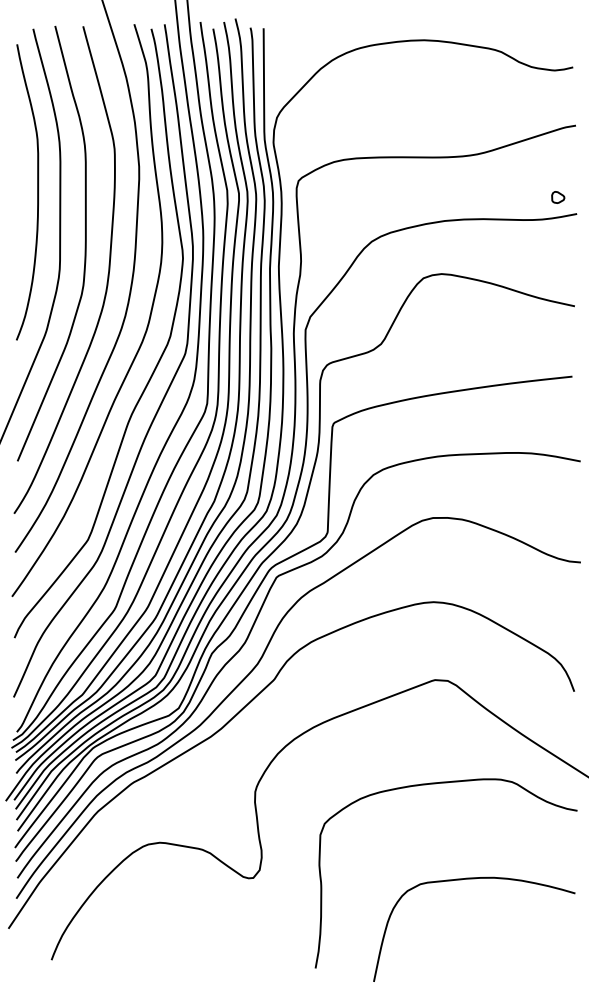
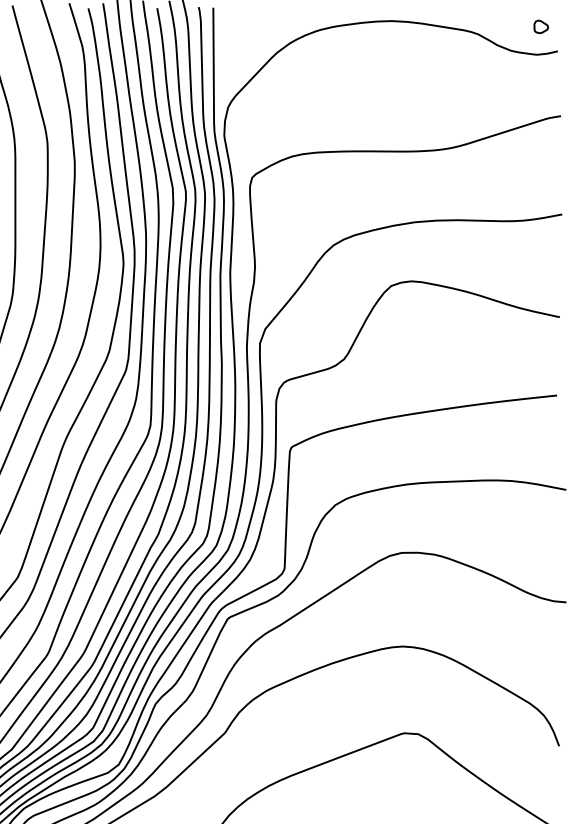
part: (558, 197) -> (541, 26), moved

